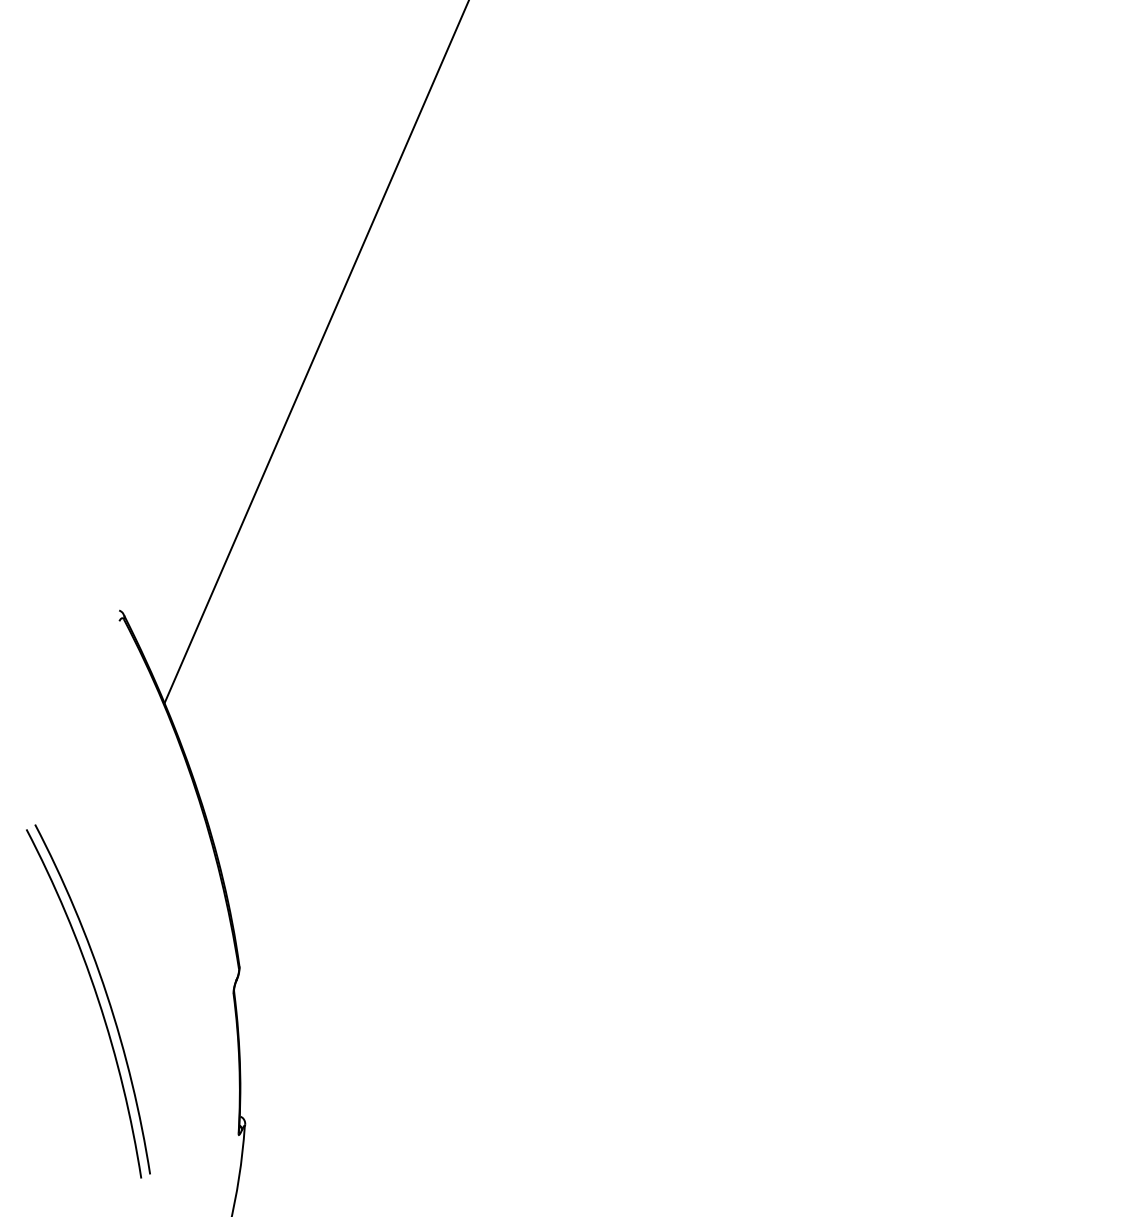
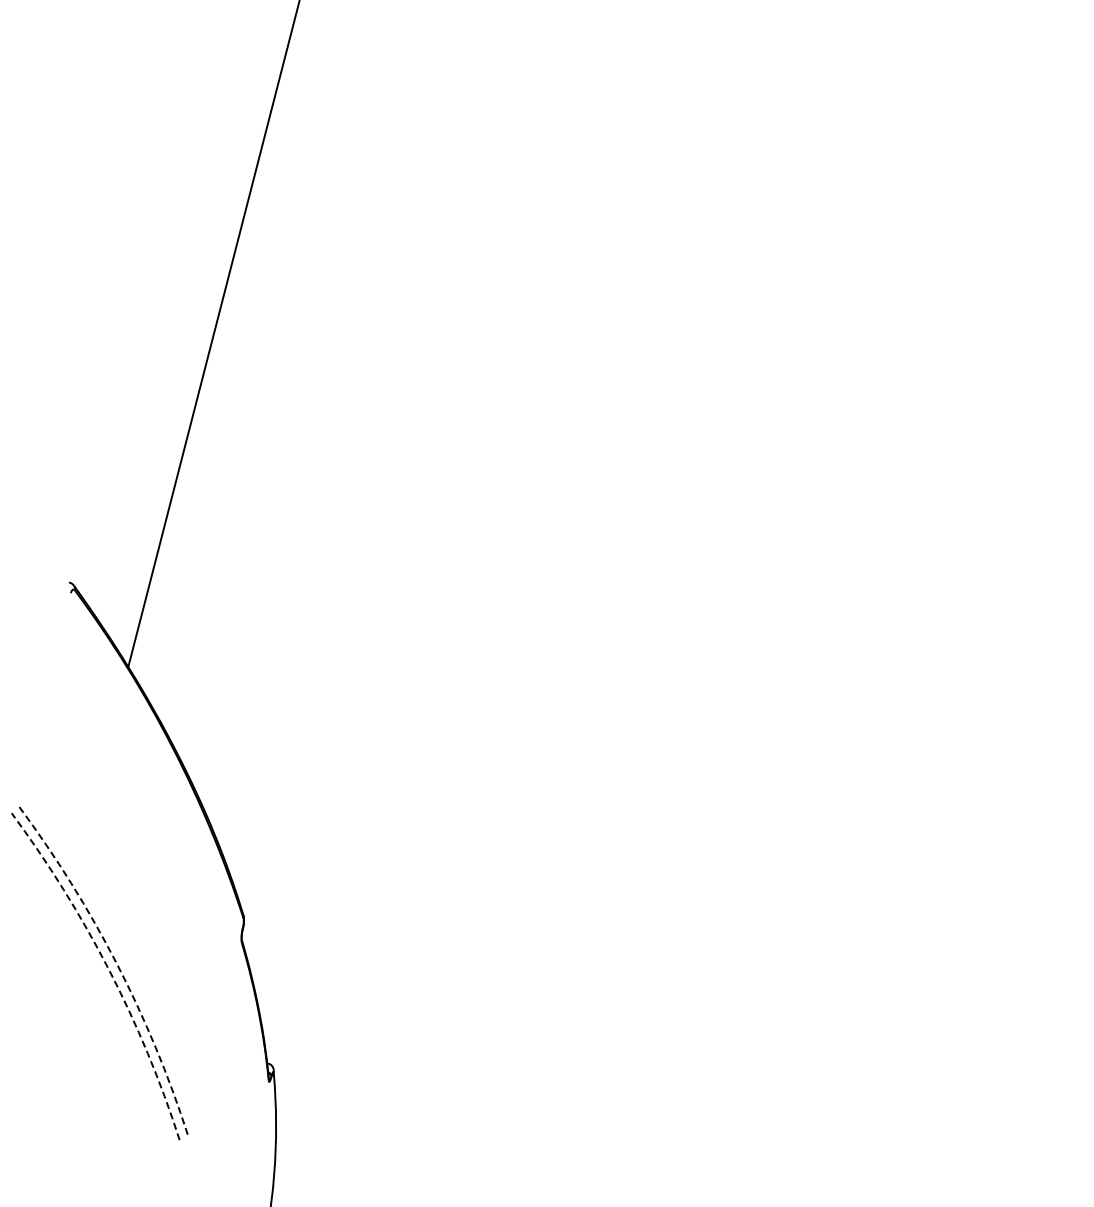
arc: (106, 994) -> (116, 963), solid -> dashed
arc: (98, 999) -> (109, 969), solid -> dashed

